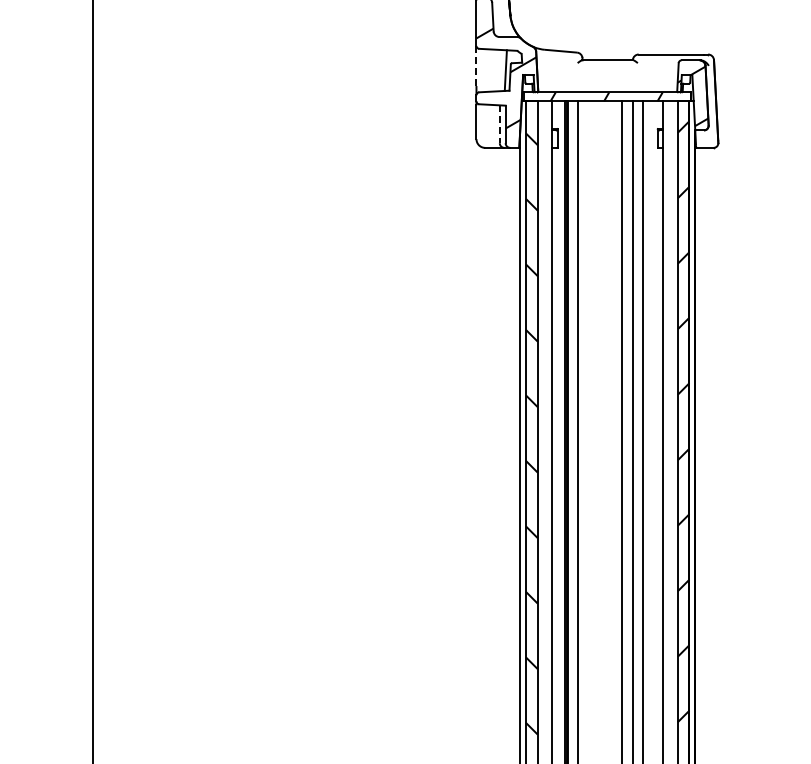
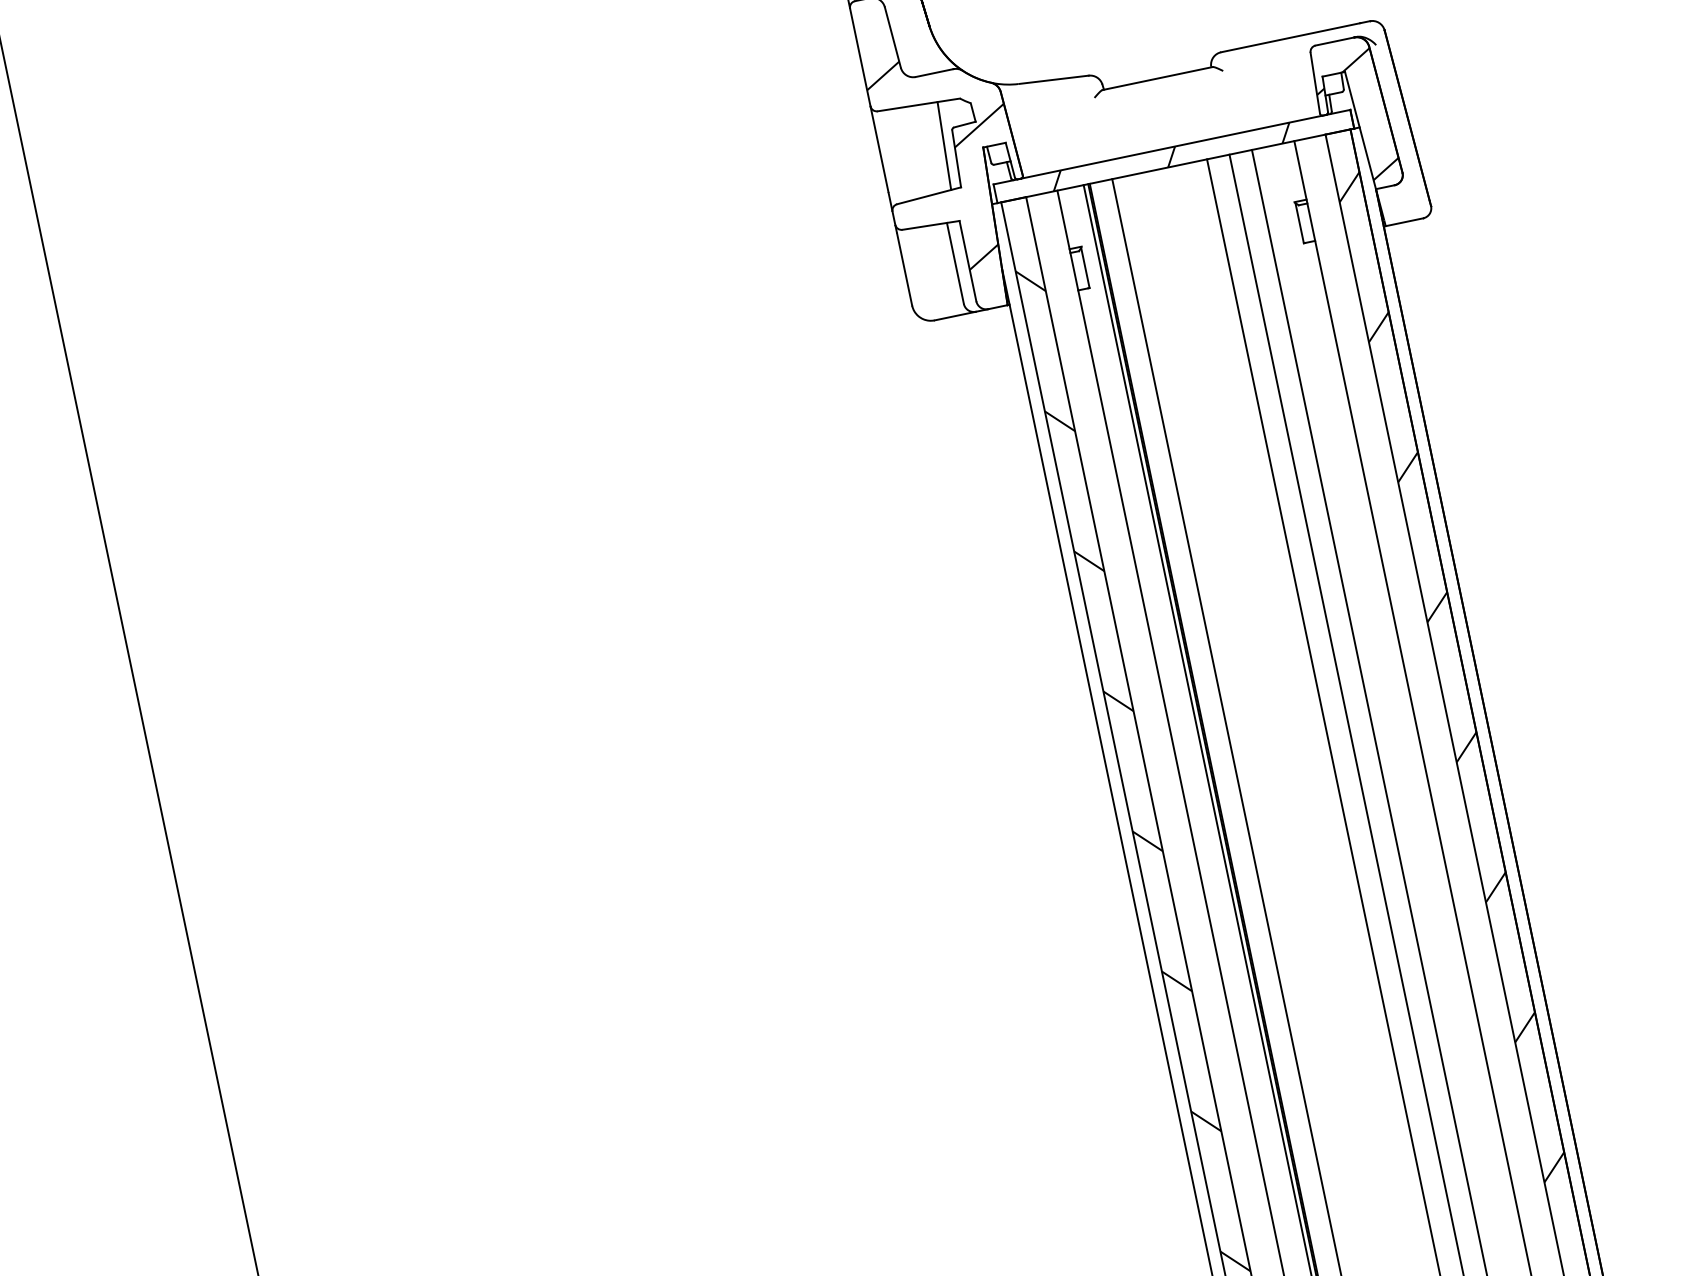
line: (476, 66) -> (879, 150), dashed -> solid
line: (499, 124) -> (954, 264), dashed -> solid

